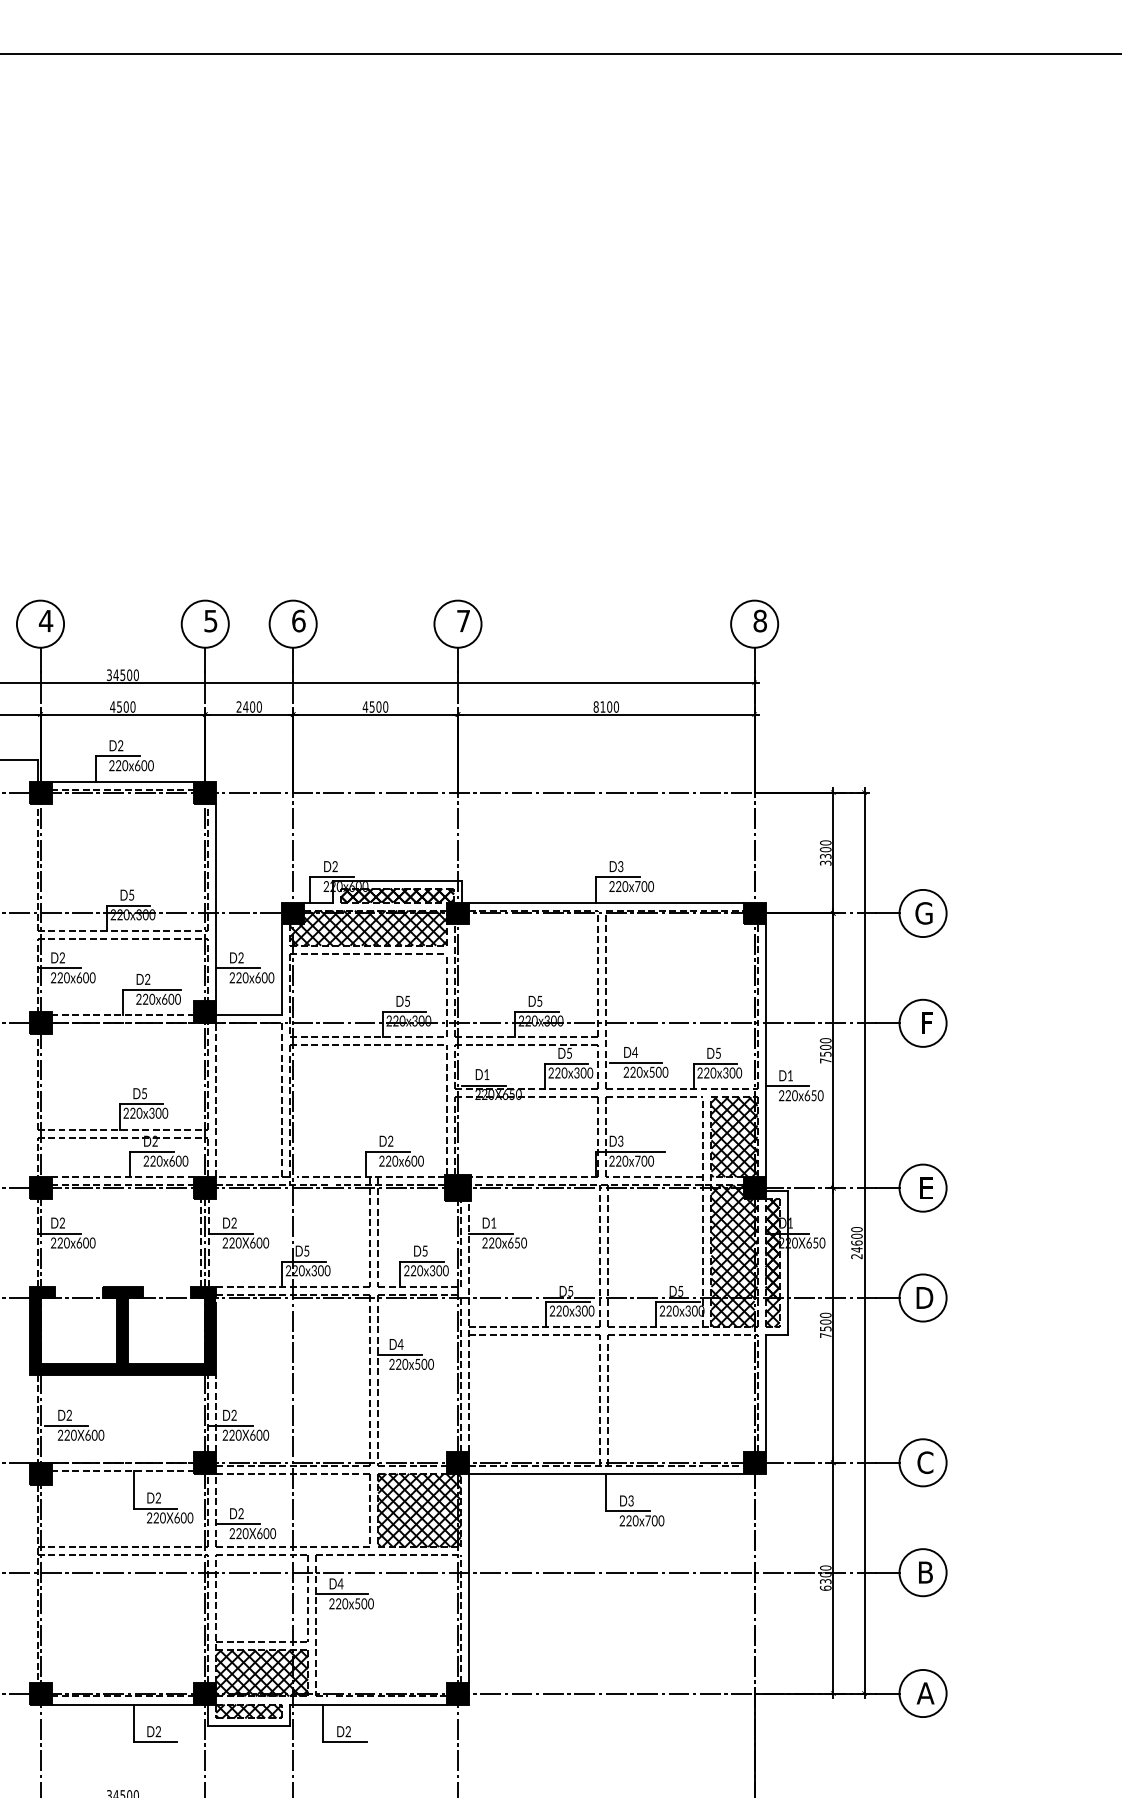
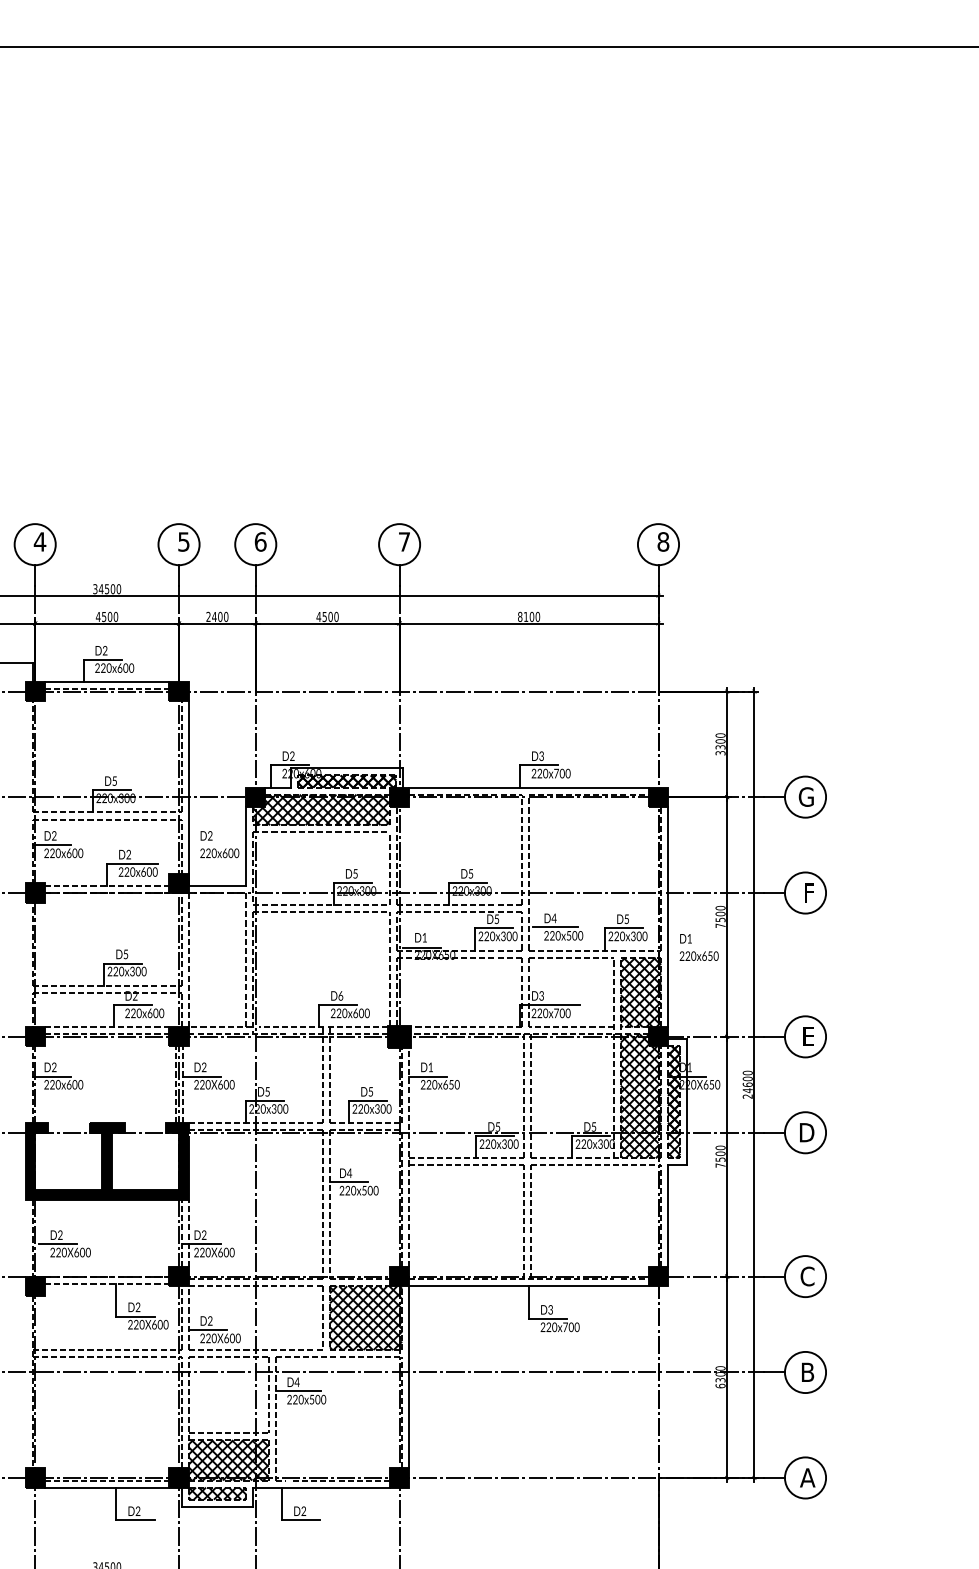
line: (237, 968) -> (207, 845), removed
line: (787, 1086) -> (687, 948), removed
text: (390, 1140) -> (340, 995), D2 -> D6

